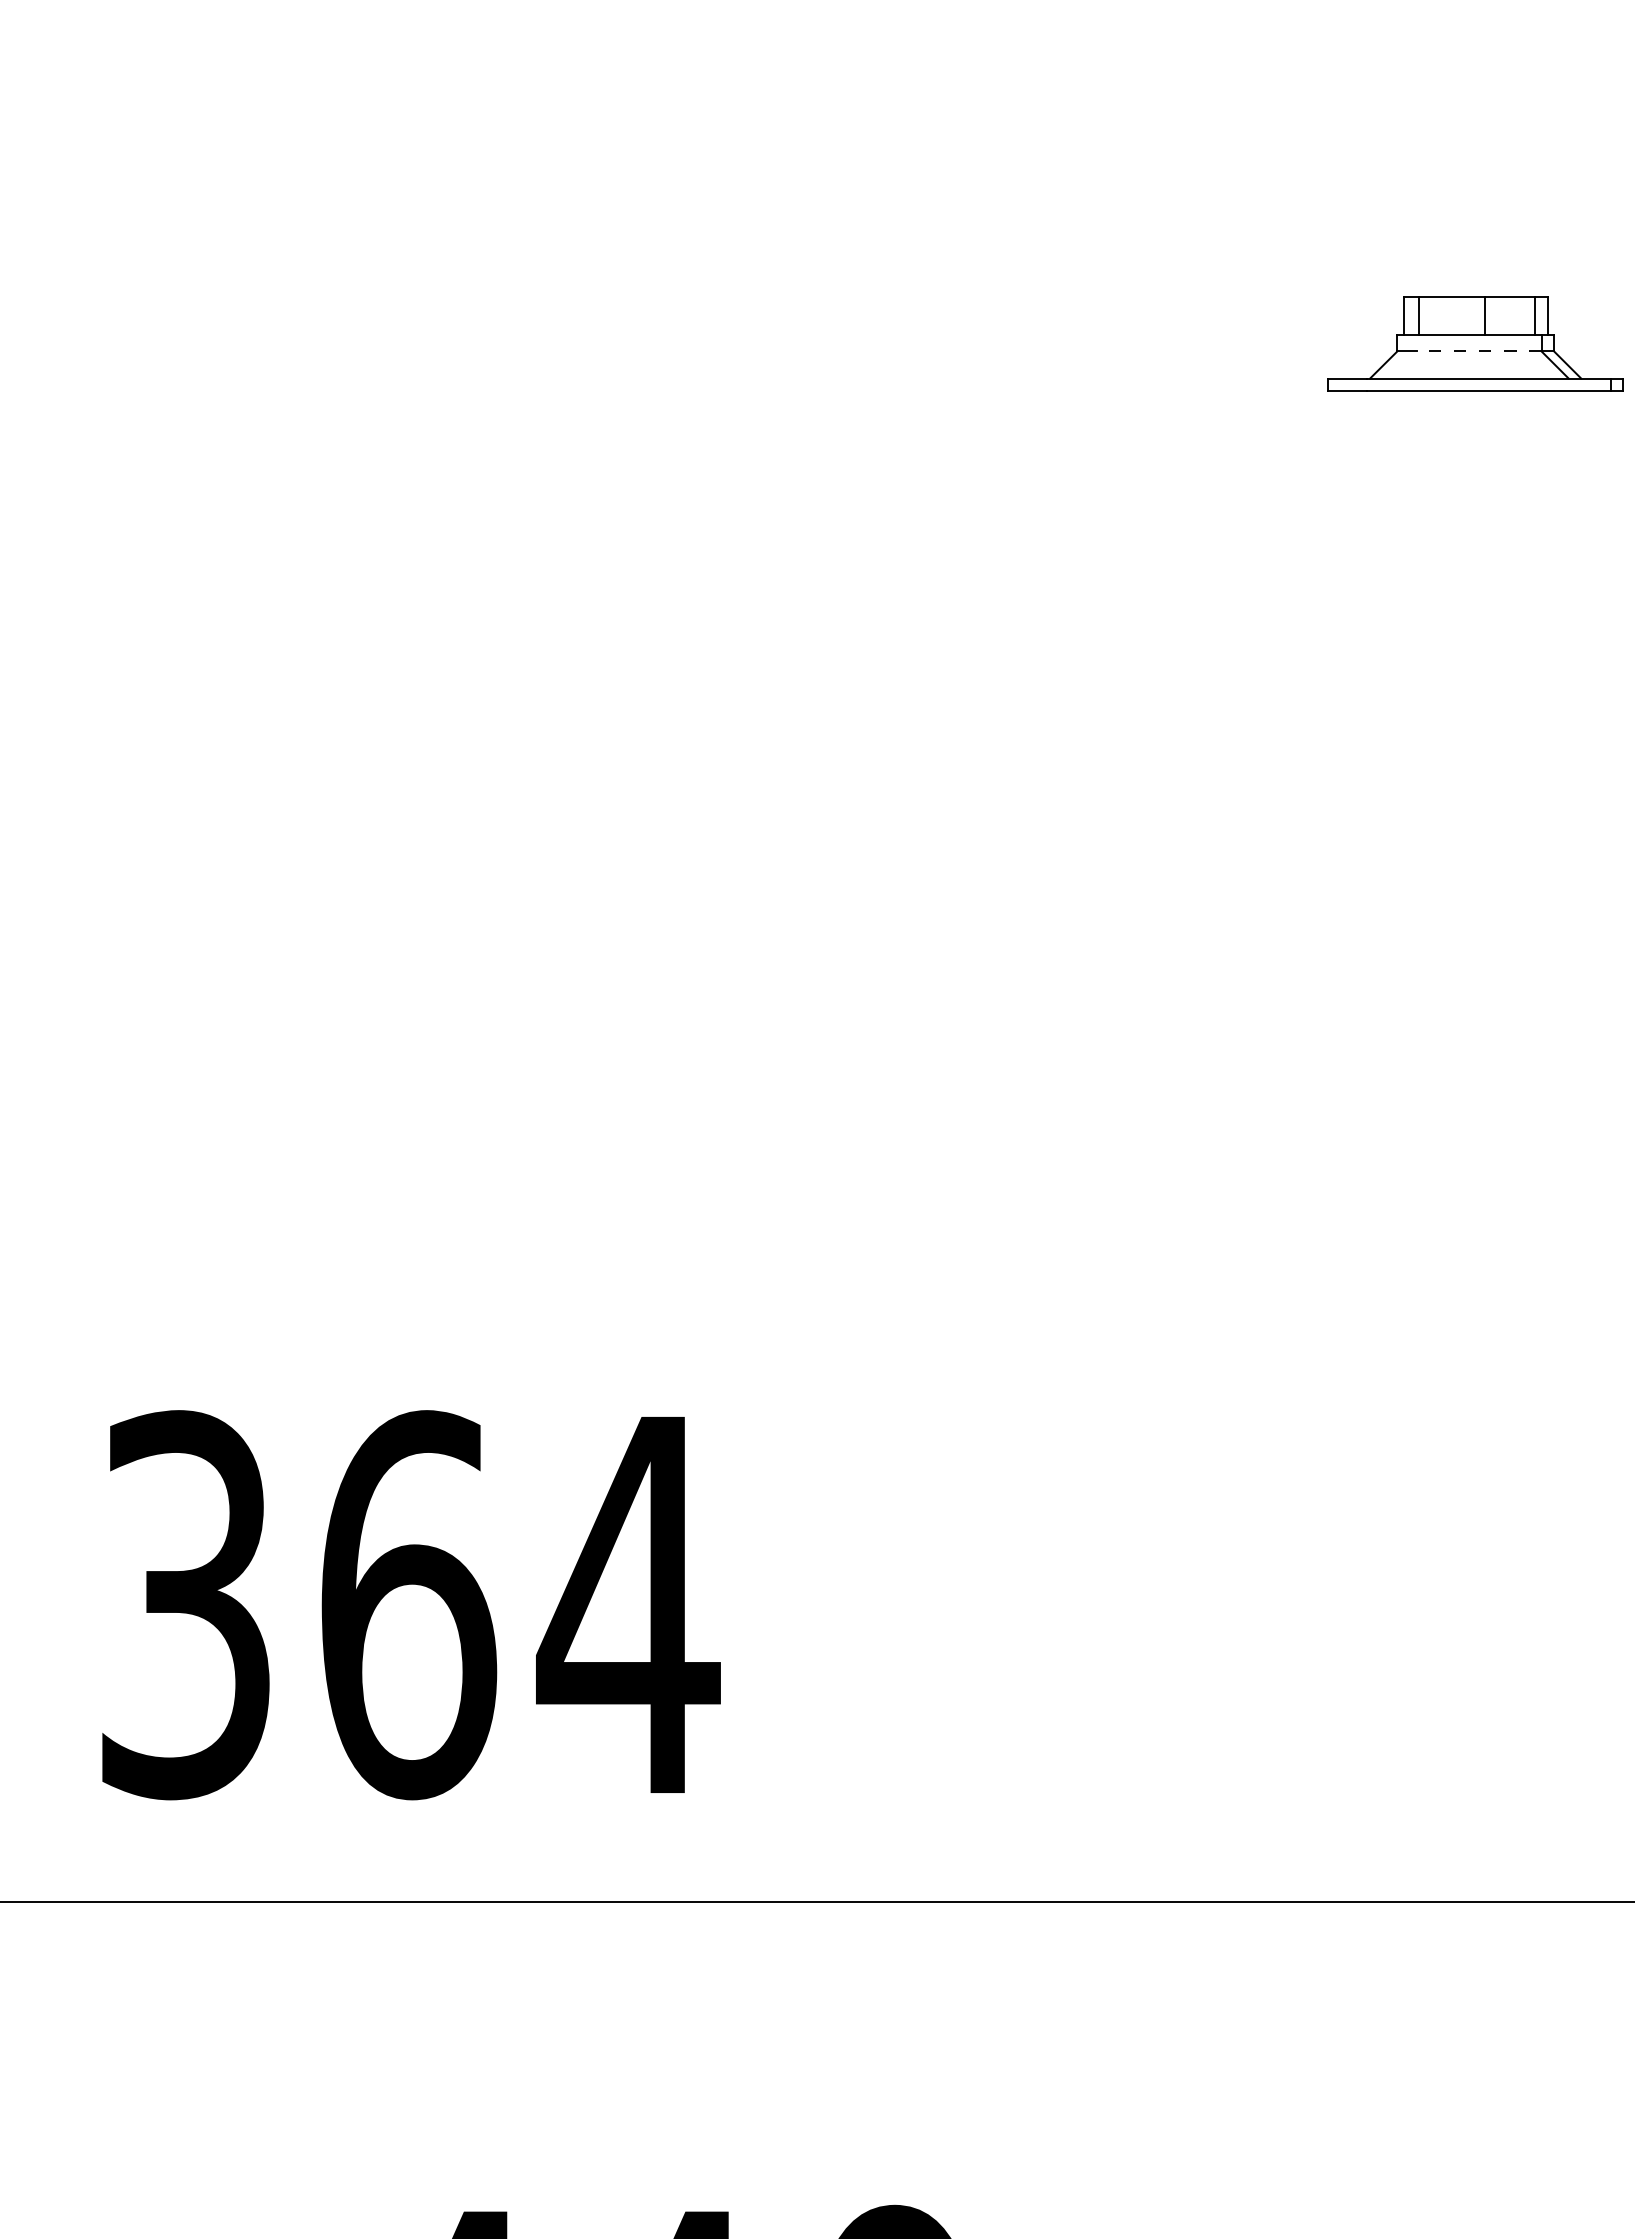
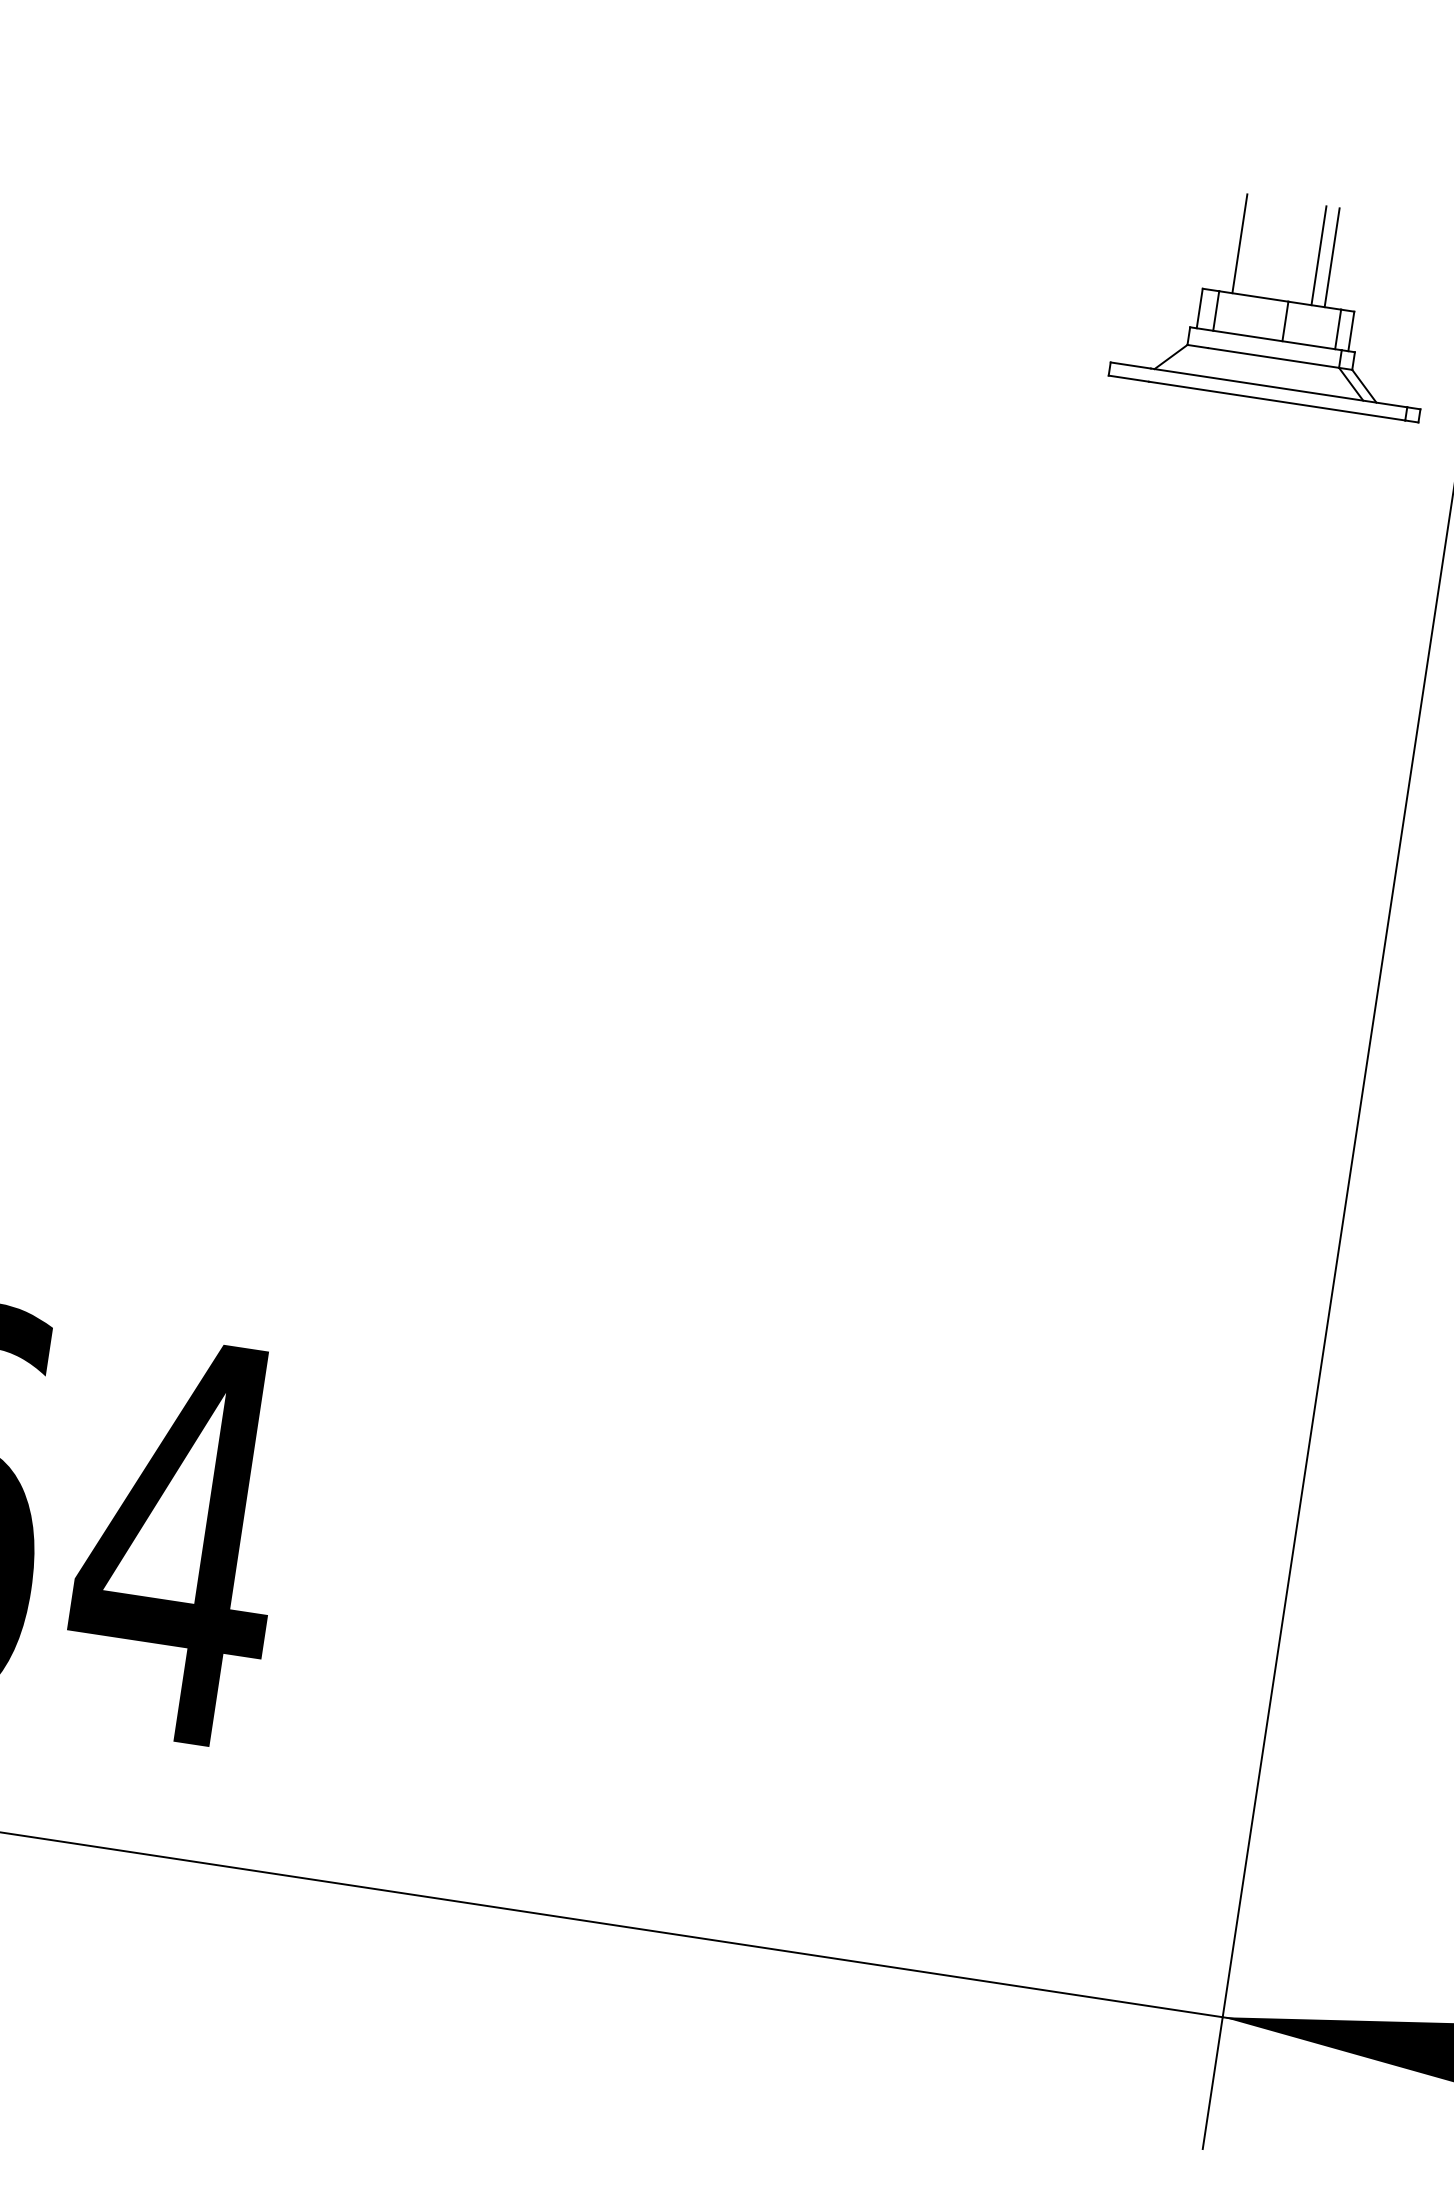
line: (1431, 249) -> (1239, 243), added
line: (1507, 249) -> (1319, 255), added
line: (1519, 249) -> (1332, 257), added
line: (1478, 351) -> (1272, 357), dashed -> solid

